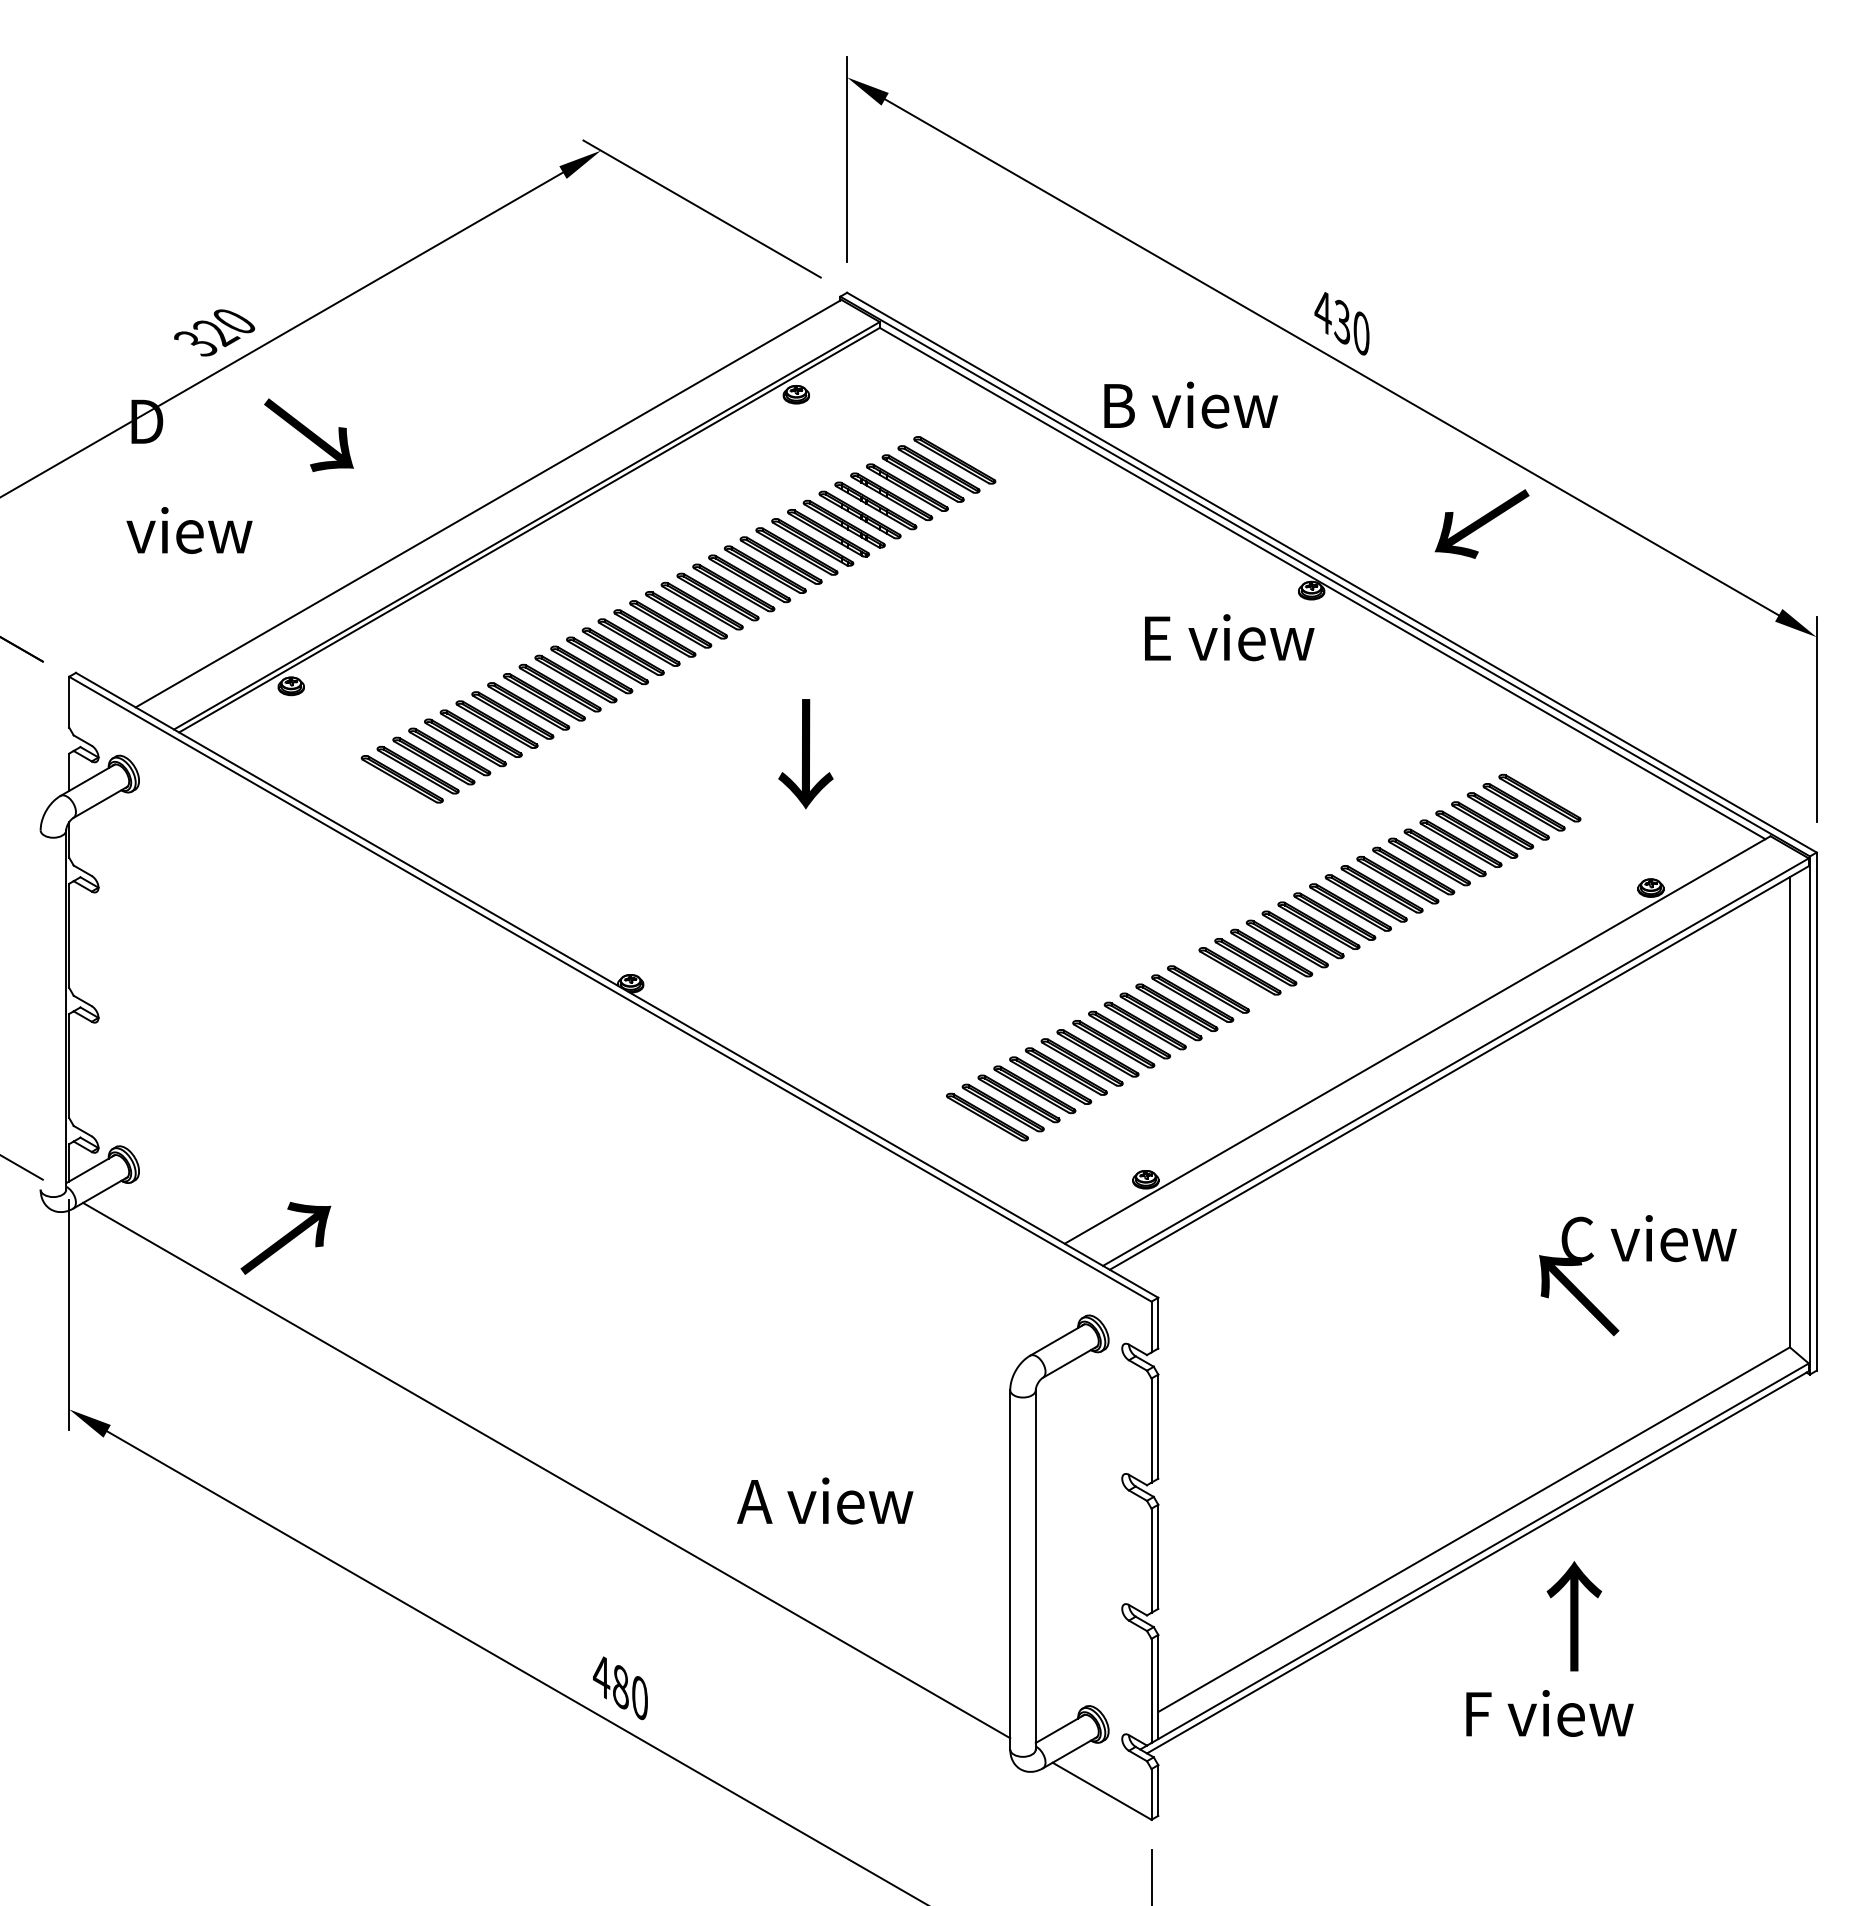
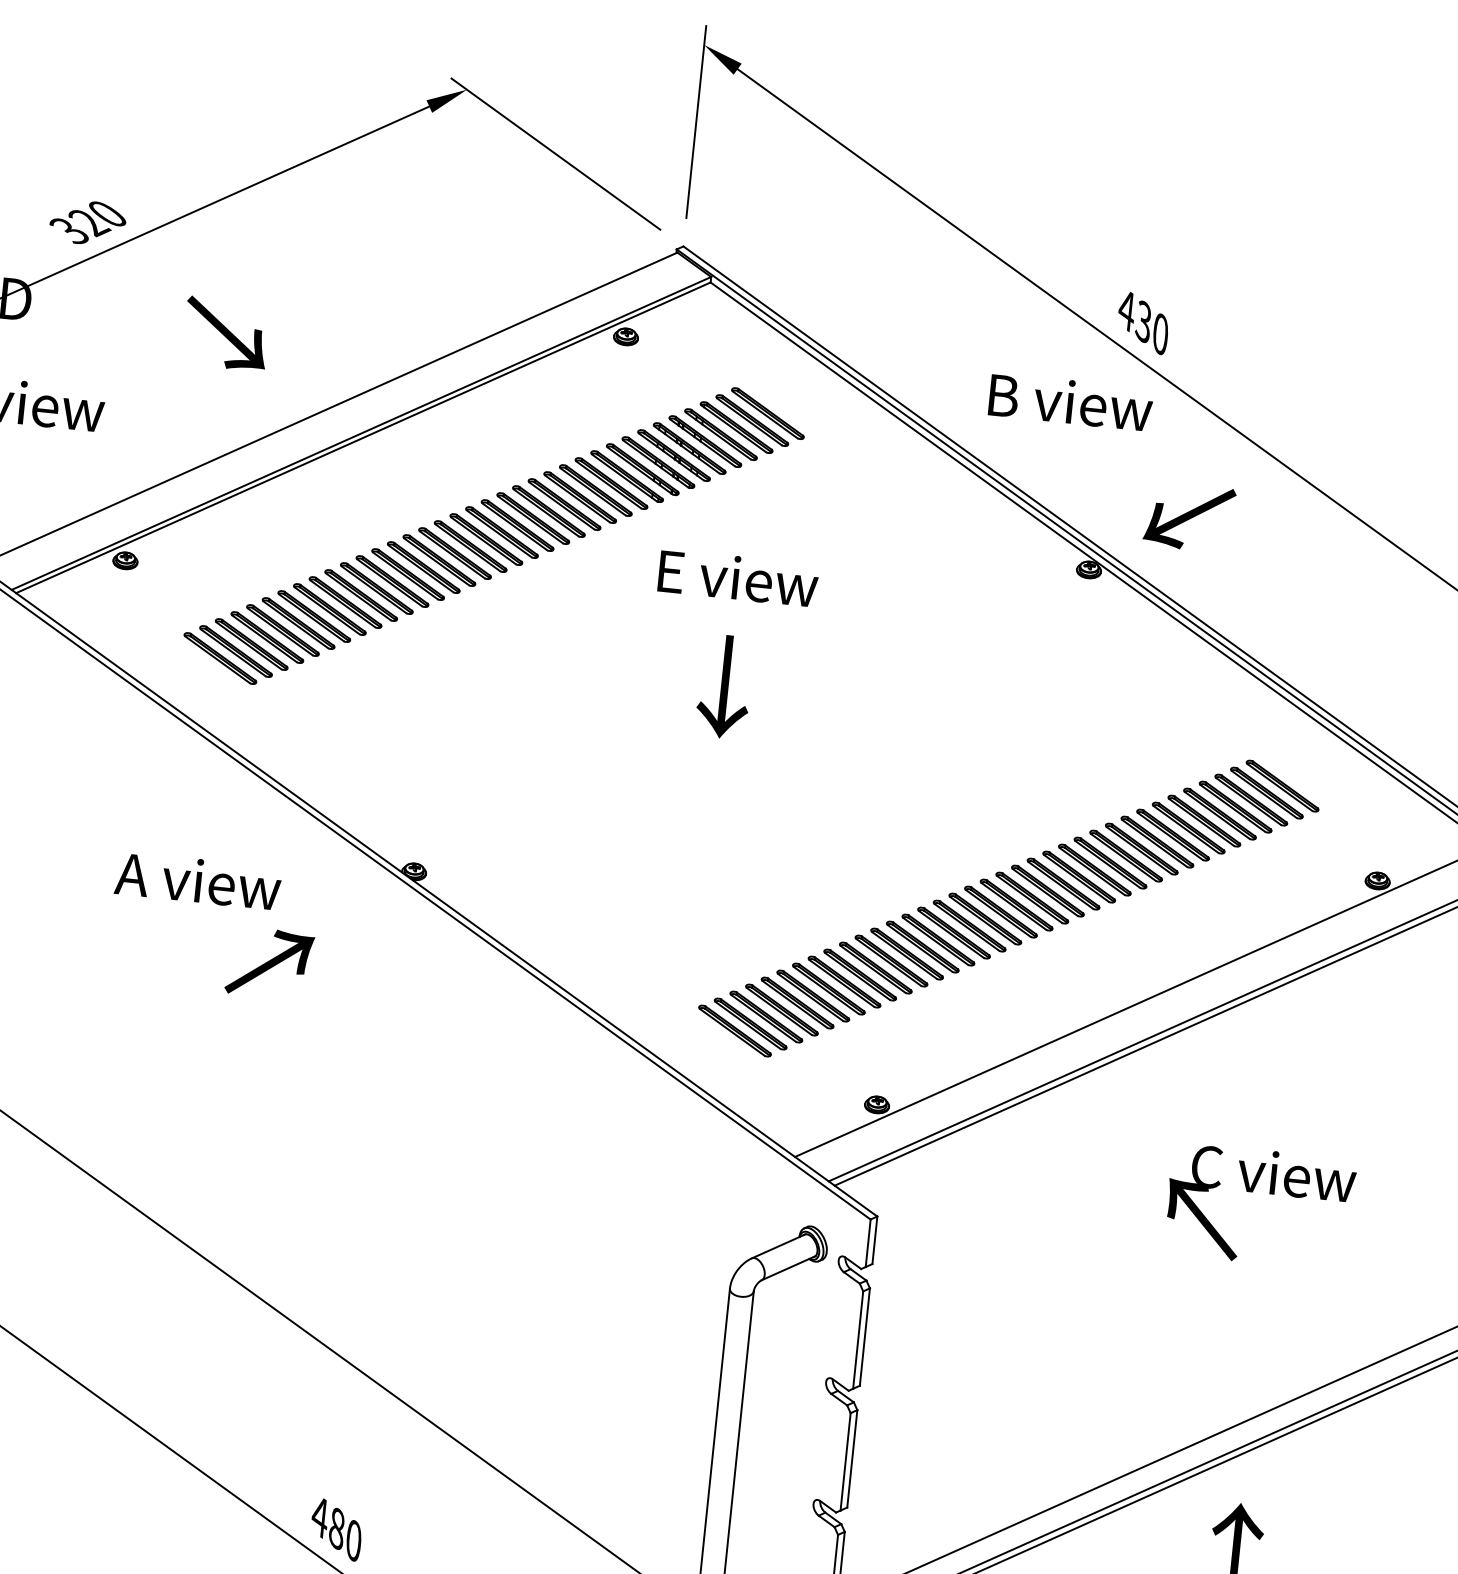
text: (1190, 404) -> (1070, 401), moved
text: (308, 435) -> (225, 334), moved
text: (1481, 523) -> (1189, 516), moved
text: (1229, 637) -> (738, 578), moved
text: (805, 754) -> (724, 687), moved
part: (1223, 980) -> (968, 926), added
text: (285, 1237) -> (269, 962), moved
text: (1637, 1275) -> (1259, 1206), moved
text: (825, 1500) -> (198, 880), moved

